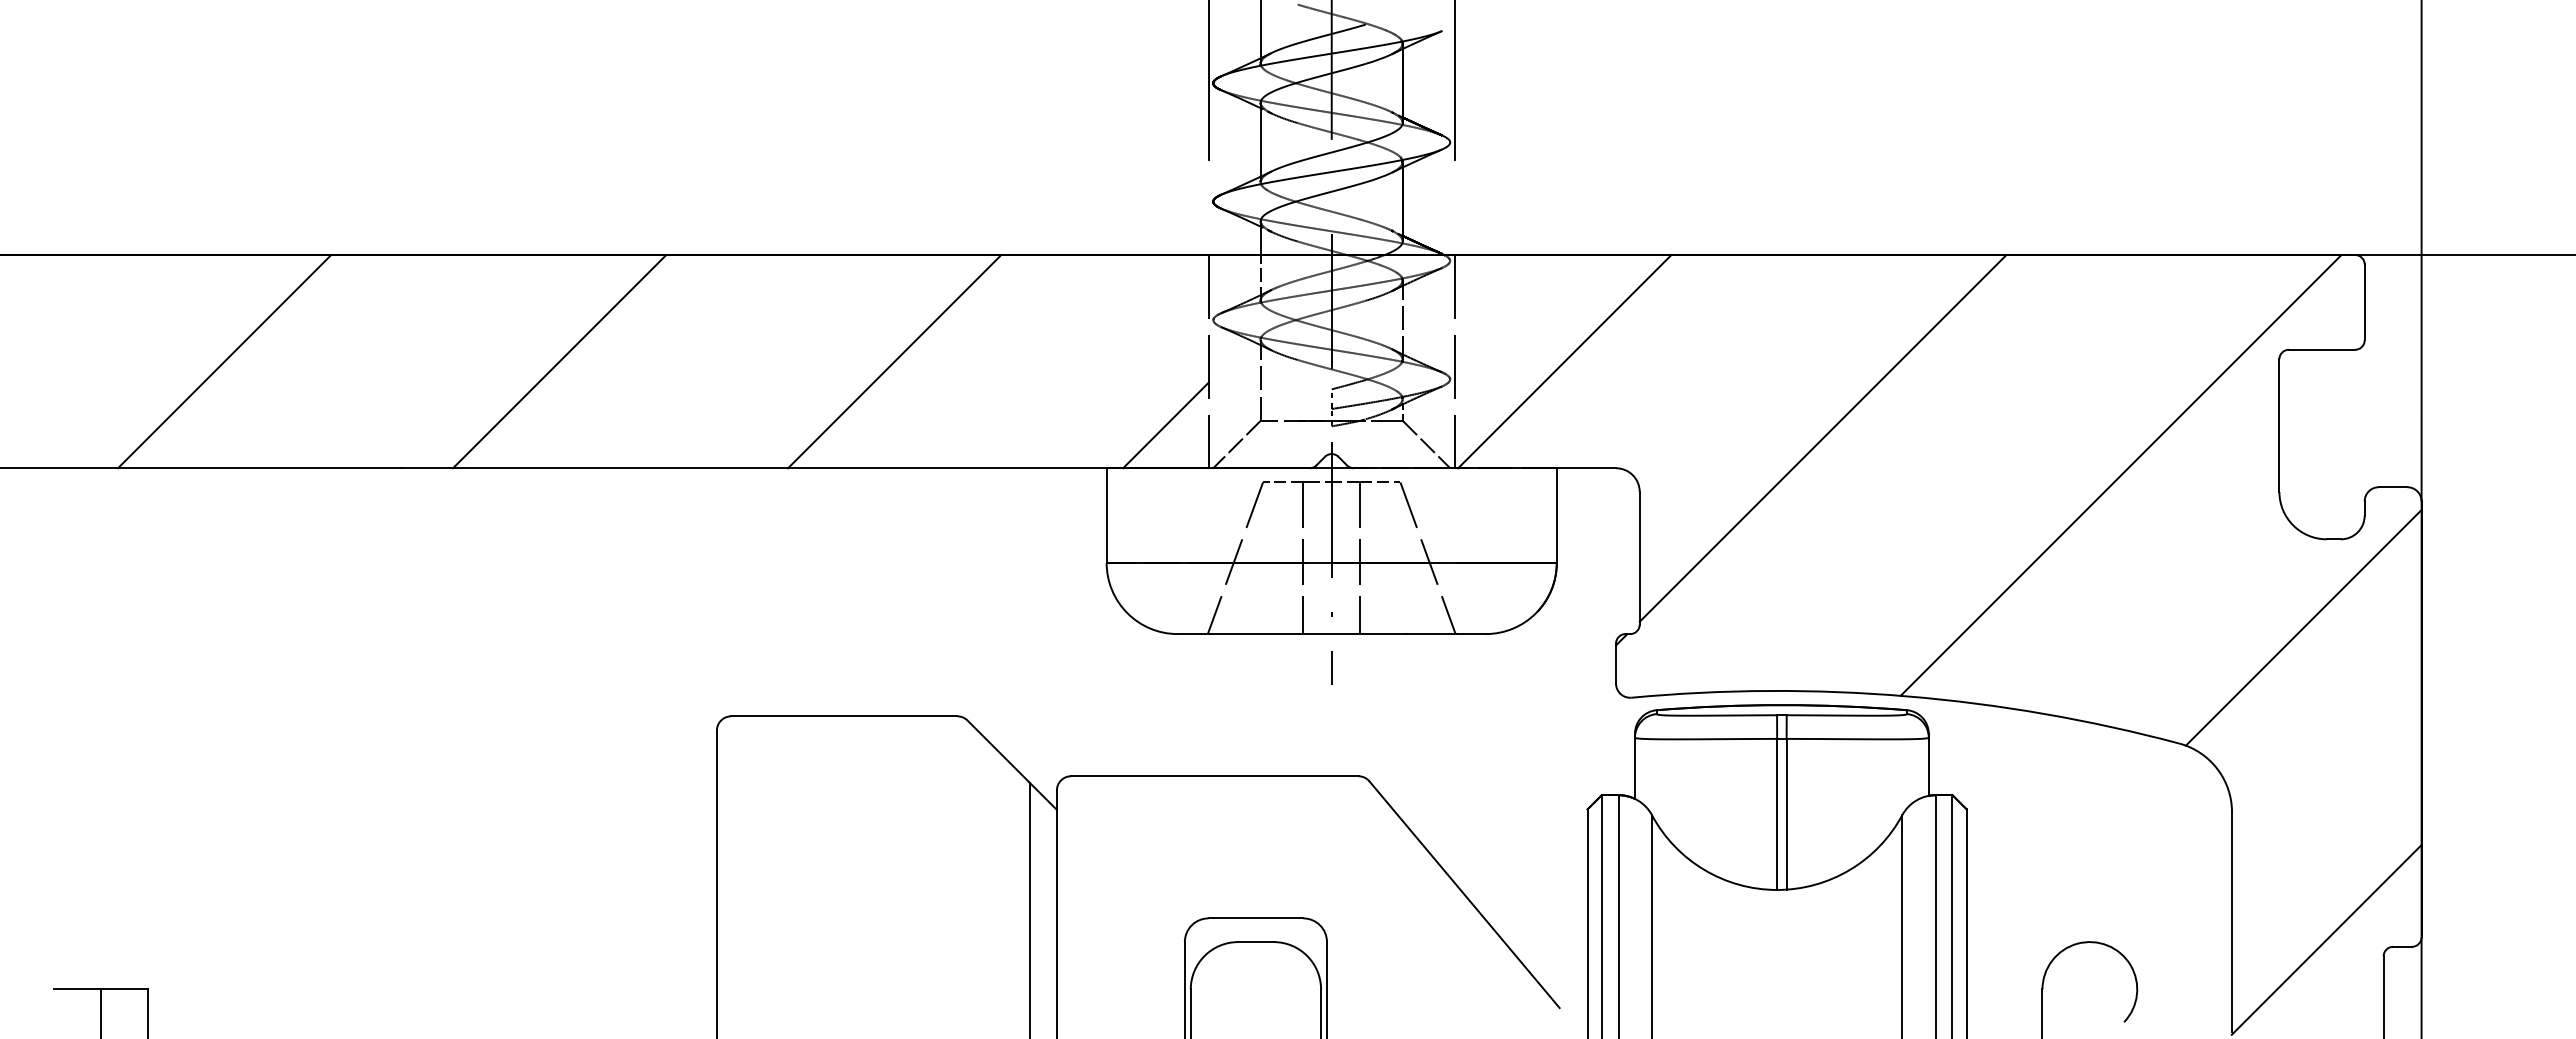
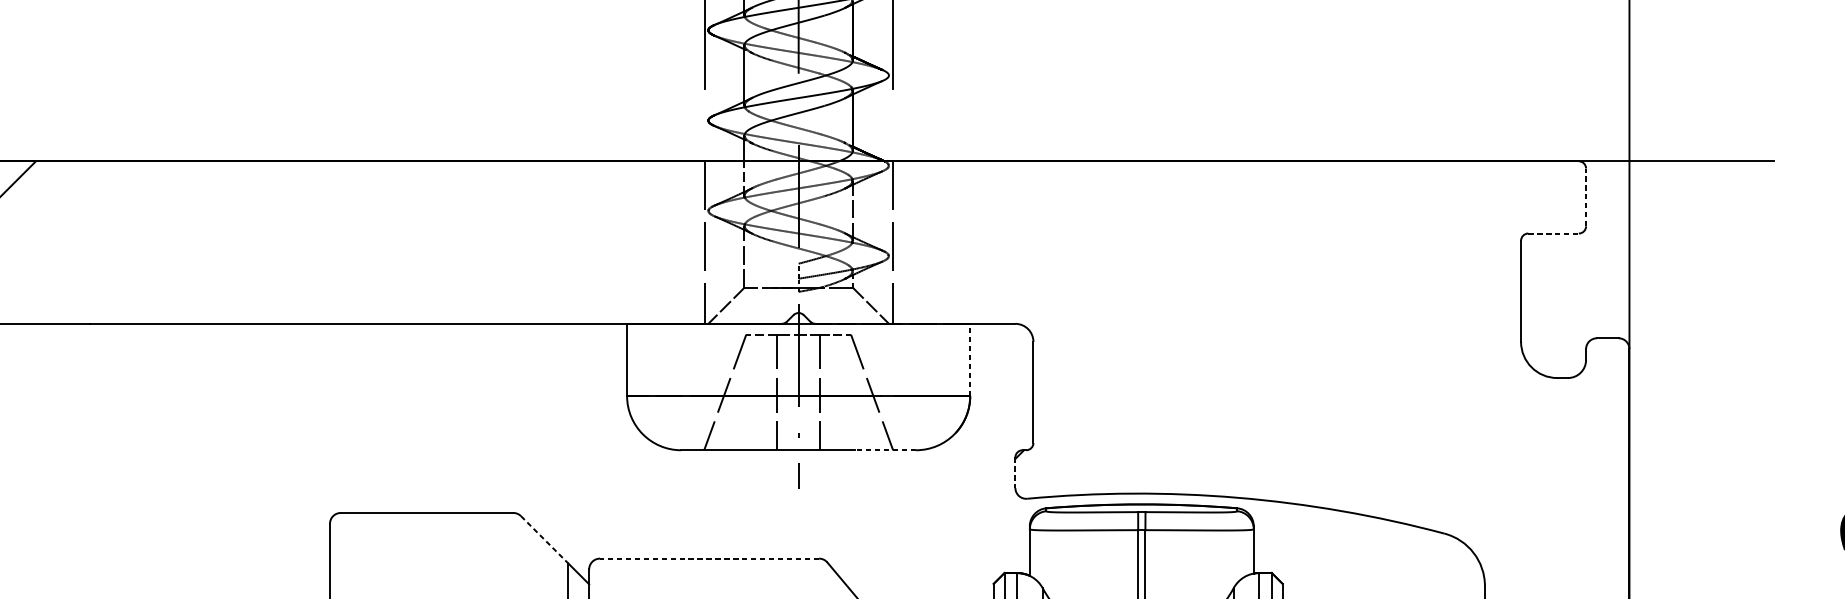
line: (2364, 302) -> (1585, 197), solid -> dashed
line: (2322, 349) -> (1553, 233), solid -> dashed
line: (559, 361) -> (209, 242), removed
line: (894, 361) -> (465, 242), removed
line: (1564, 361) -> (976, 242), removed
line: (1165, 425) -> (671, 291), removed
line: (1822, 438) -> (1172, 301), removed
line: (2120, 475) -> (1399, 329), removed
line: (1556, 515) -> (970, 359), solid -> dashed
line: (2303, 627) -> (1539, 445), removed
line: (1445, 634) -> (885, 450), solid -> dashed
line: (1616, 663) -> (1015, 472), solid -> dashed
line: (998, 751) -> (544, 539), solid -> dashed
line: (1214, 776) -> (709, 558), solid -> dashed

